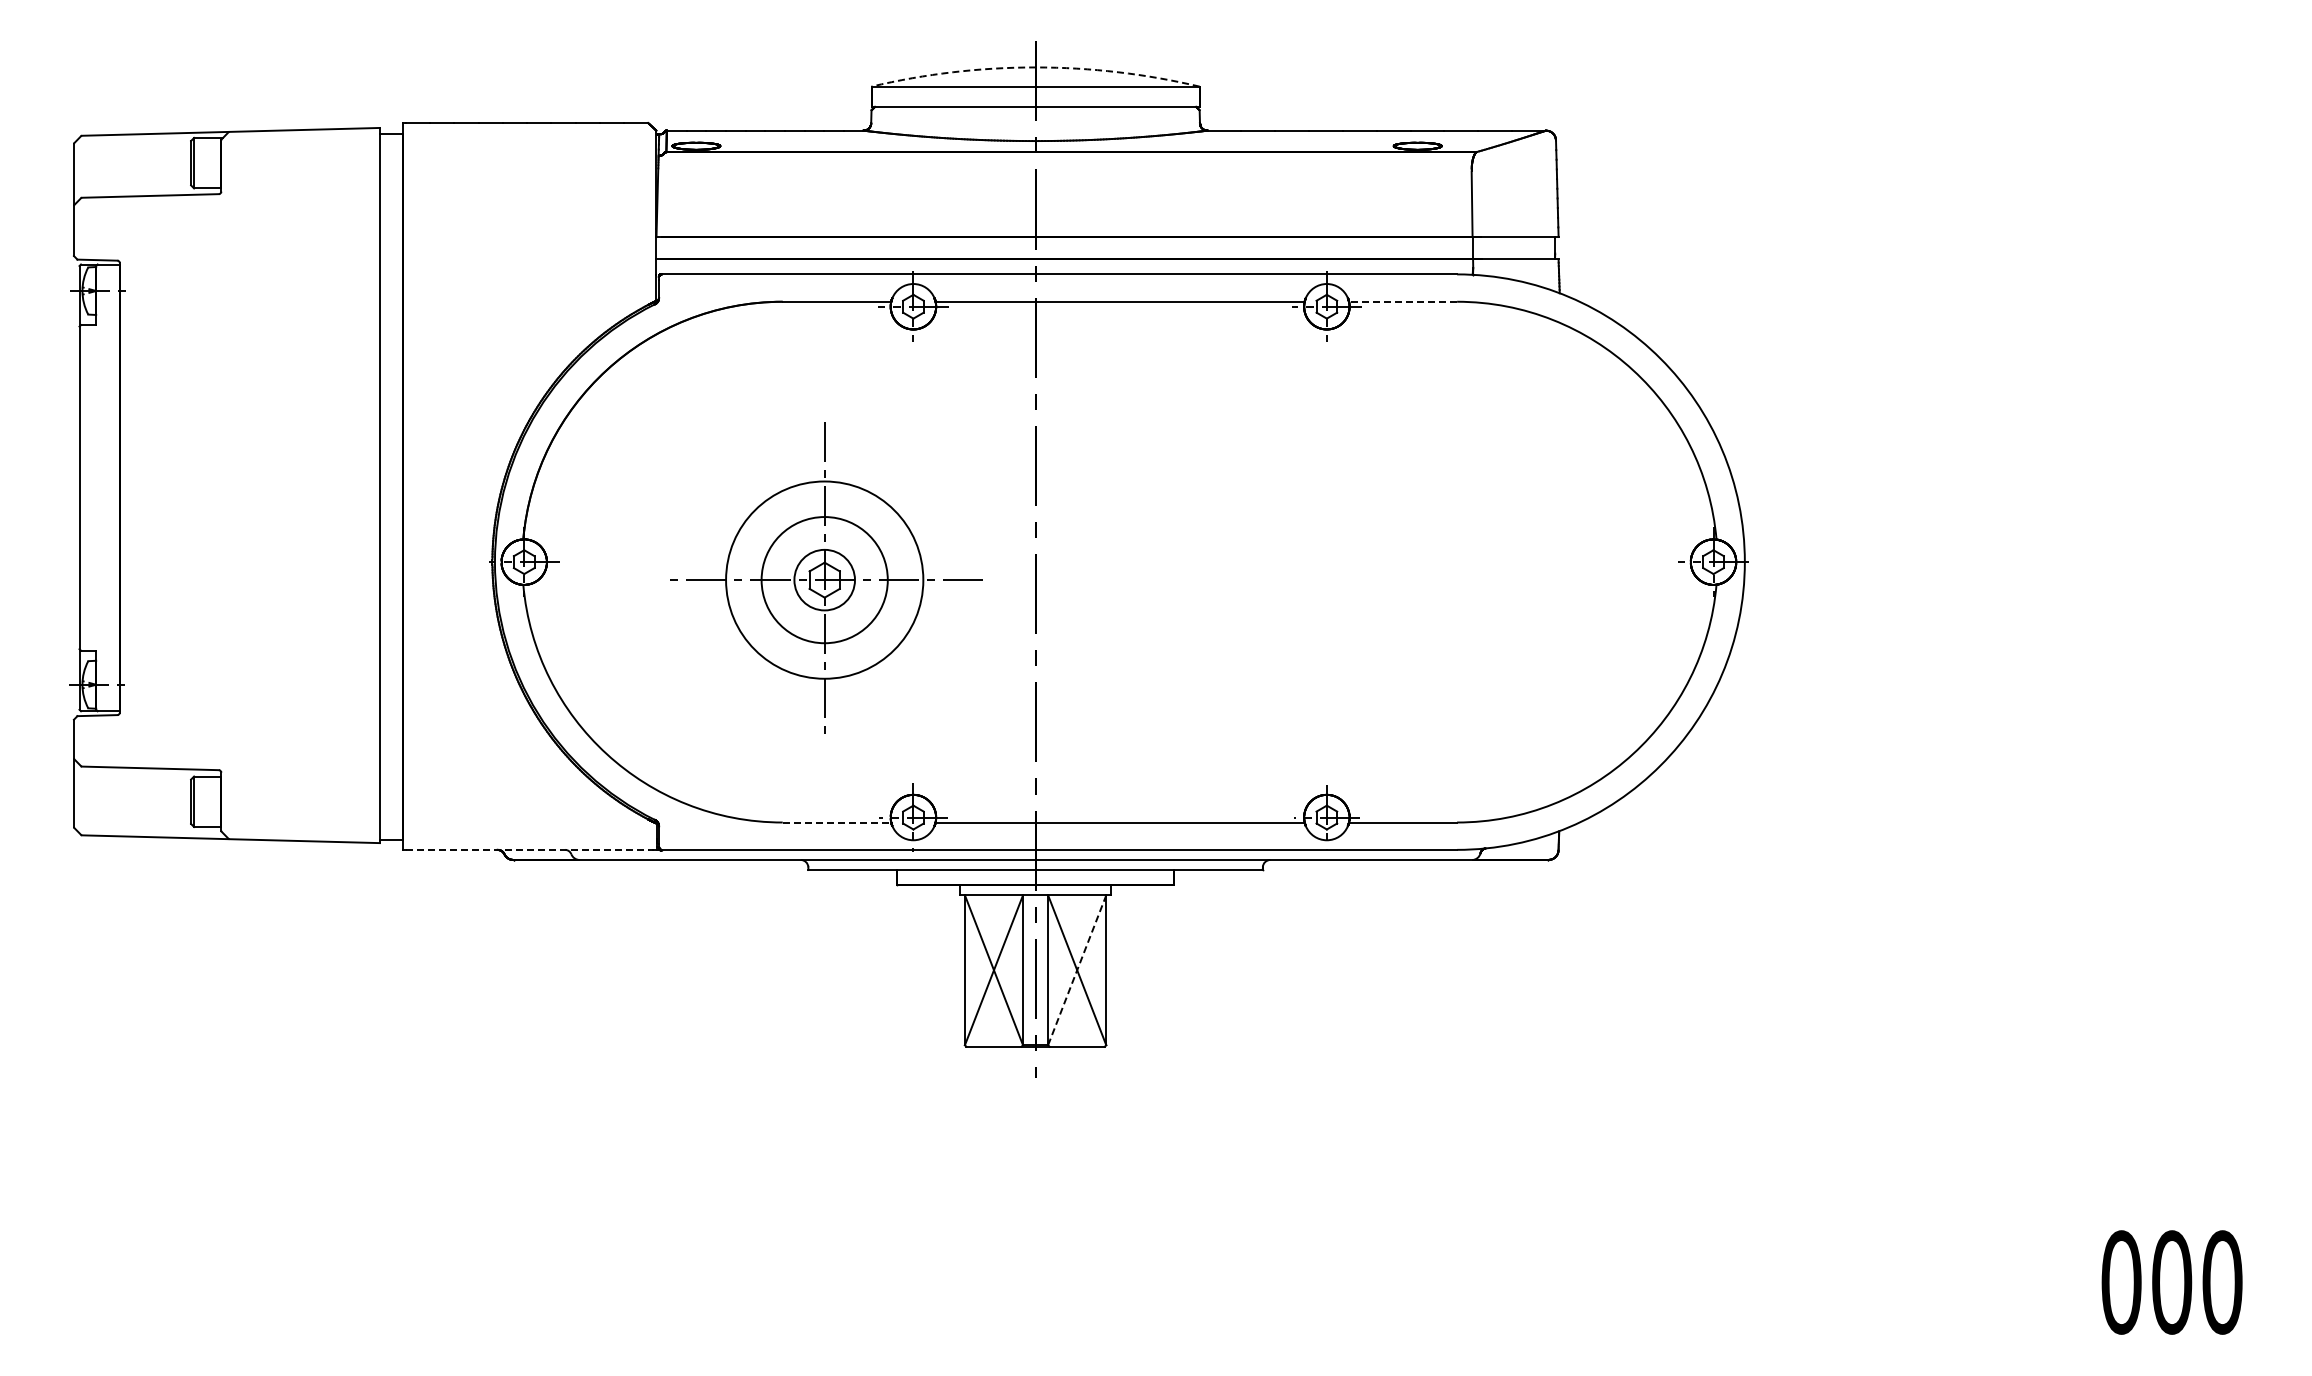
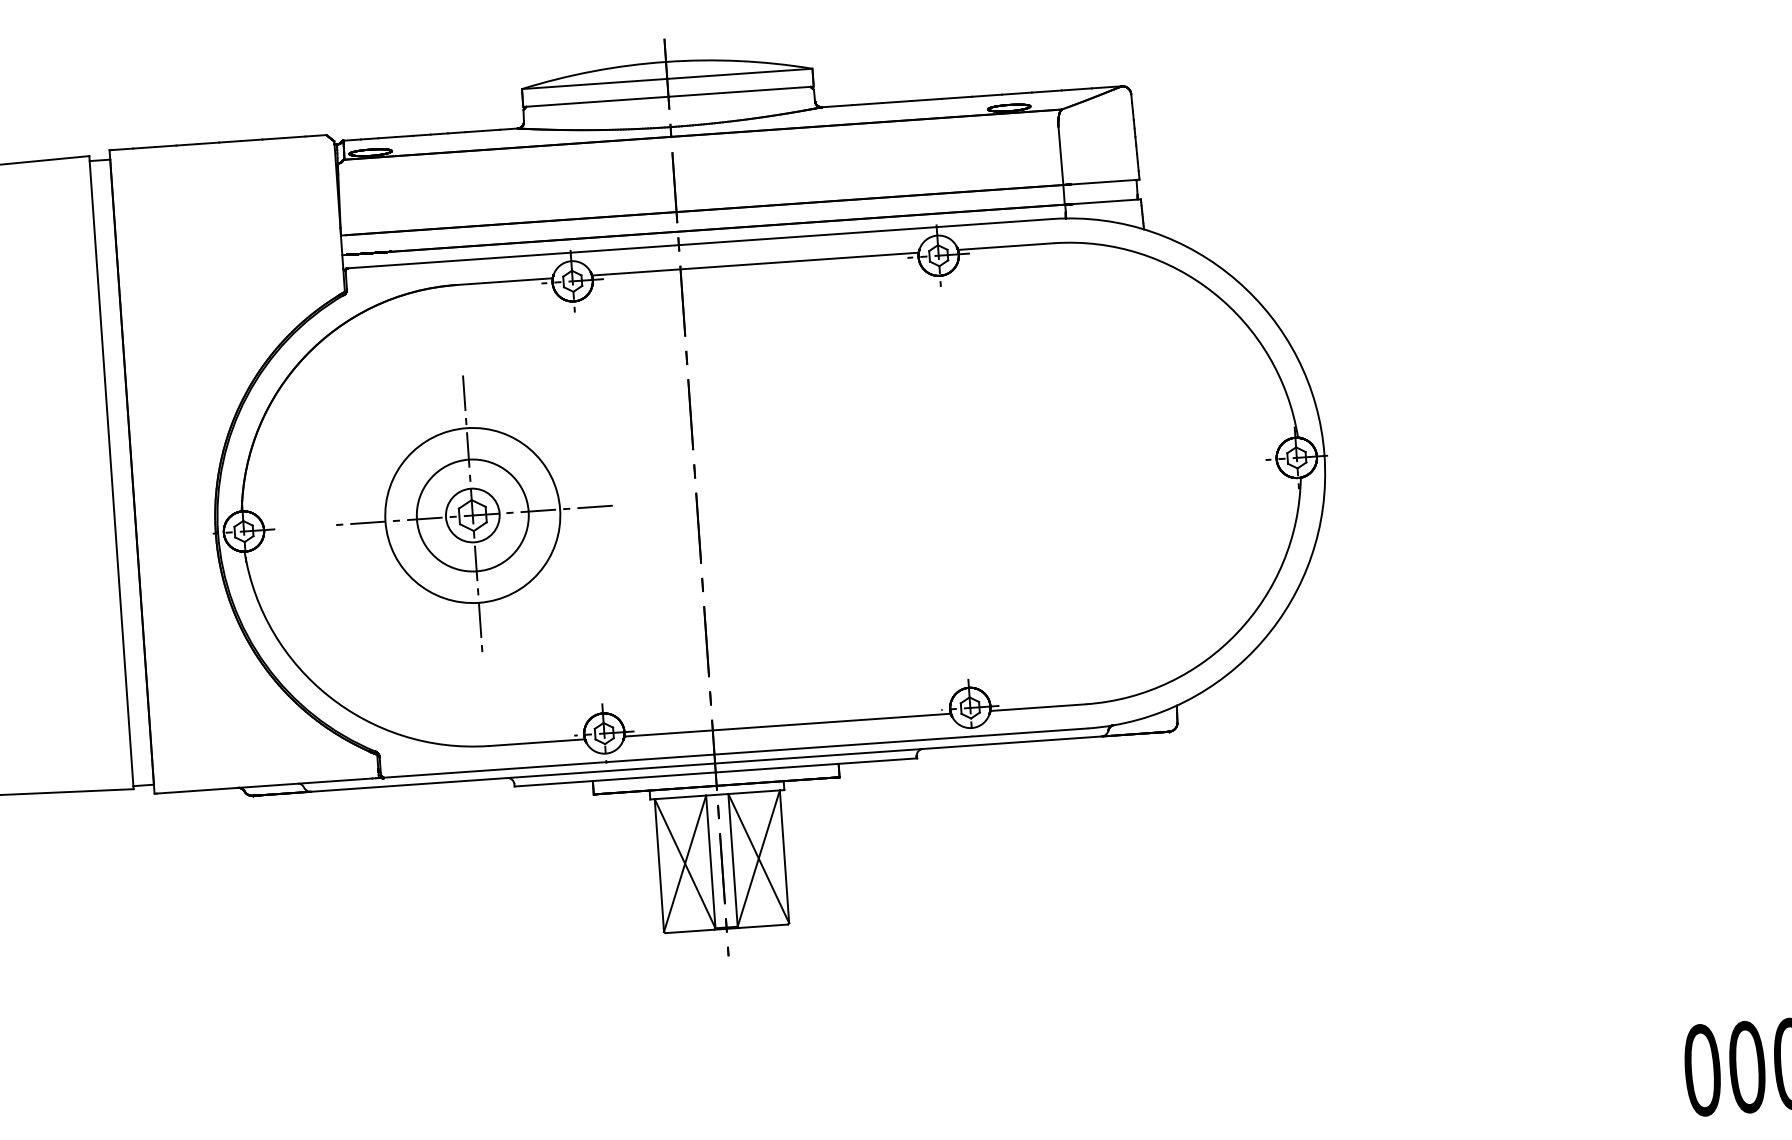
arc: (1035, 67) -> (665, 61), dashed -> solid
line: (1402, 301) -> (1005, 246), dashed -> solid
part: (826, 577) -> (474, 513), moved
line: (837, 822) -> (537, 742), dashed -> solid
line: (527, 849) -> (264, 785), dashed -> solid
line: (1077, 969) -> (758, 857), dashed -> solid

